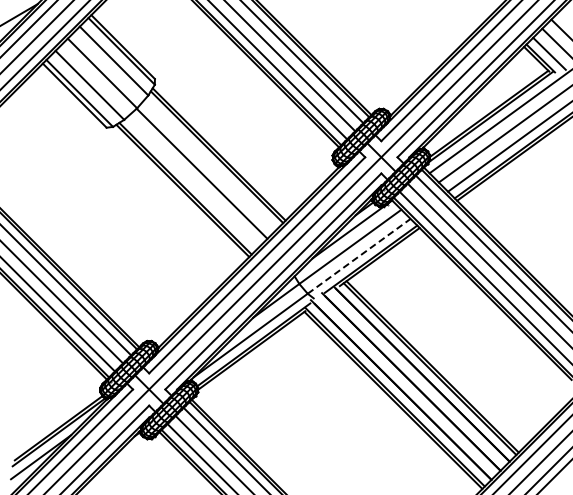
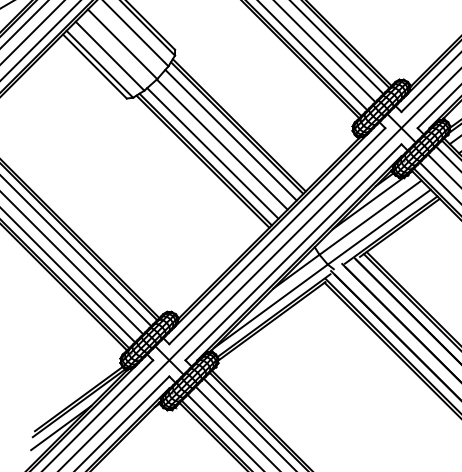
line: (210, 164) -> (230, 135), added
line: (192, 182) -> (212, 153), added
line: (359, 256) -> (379, 227), dashed -> solid

